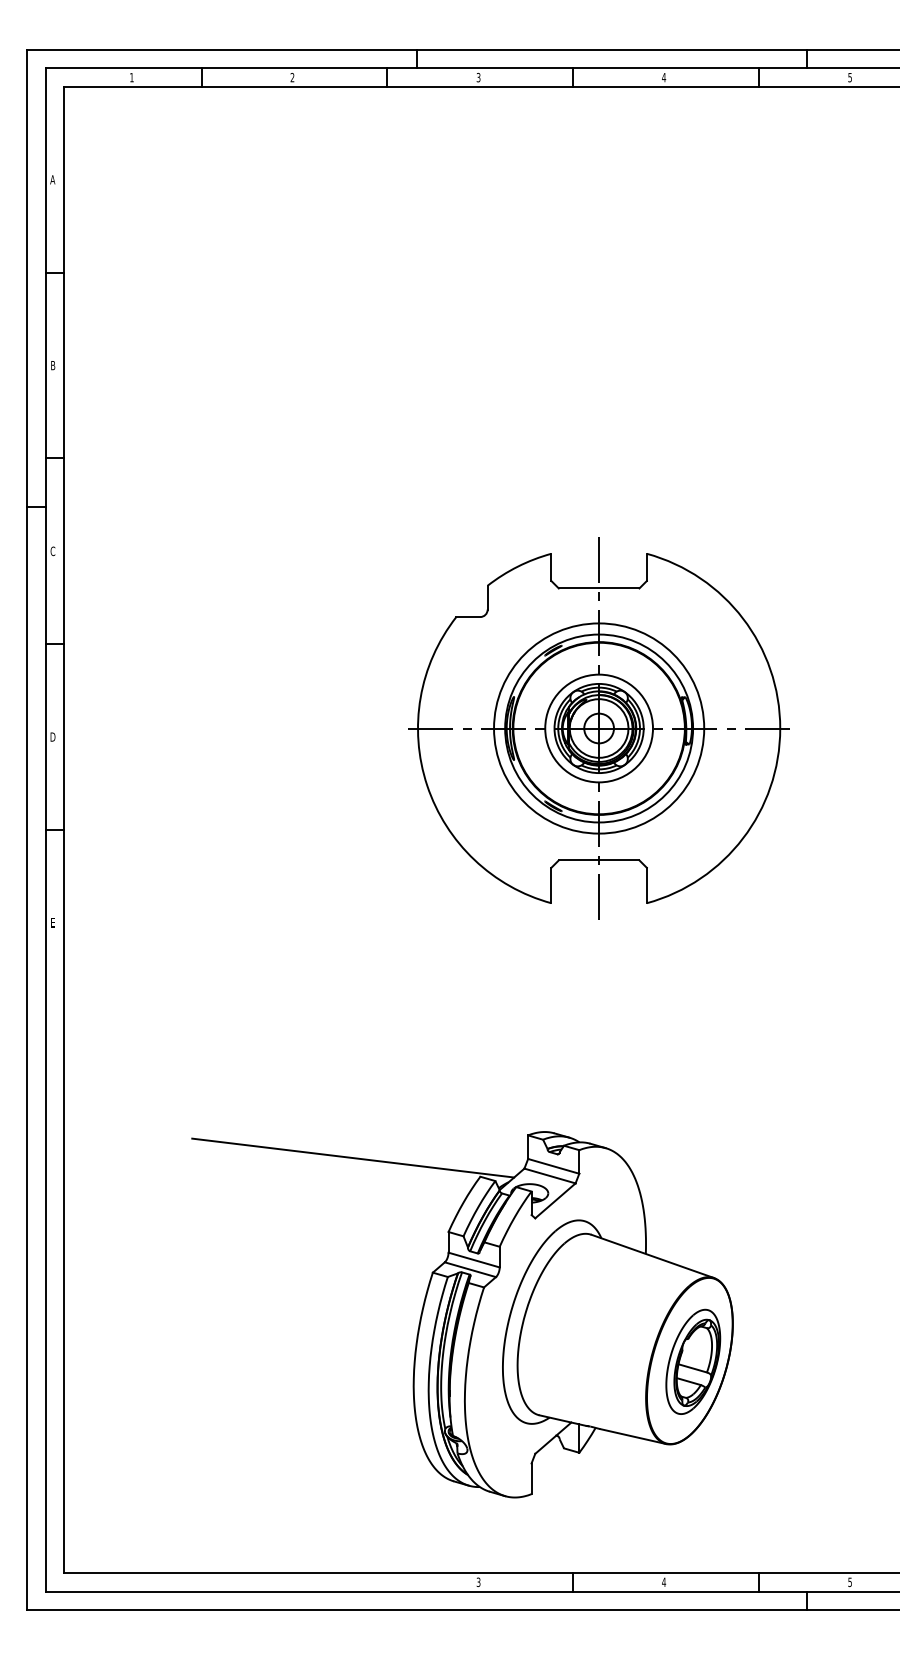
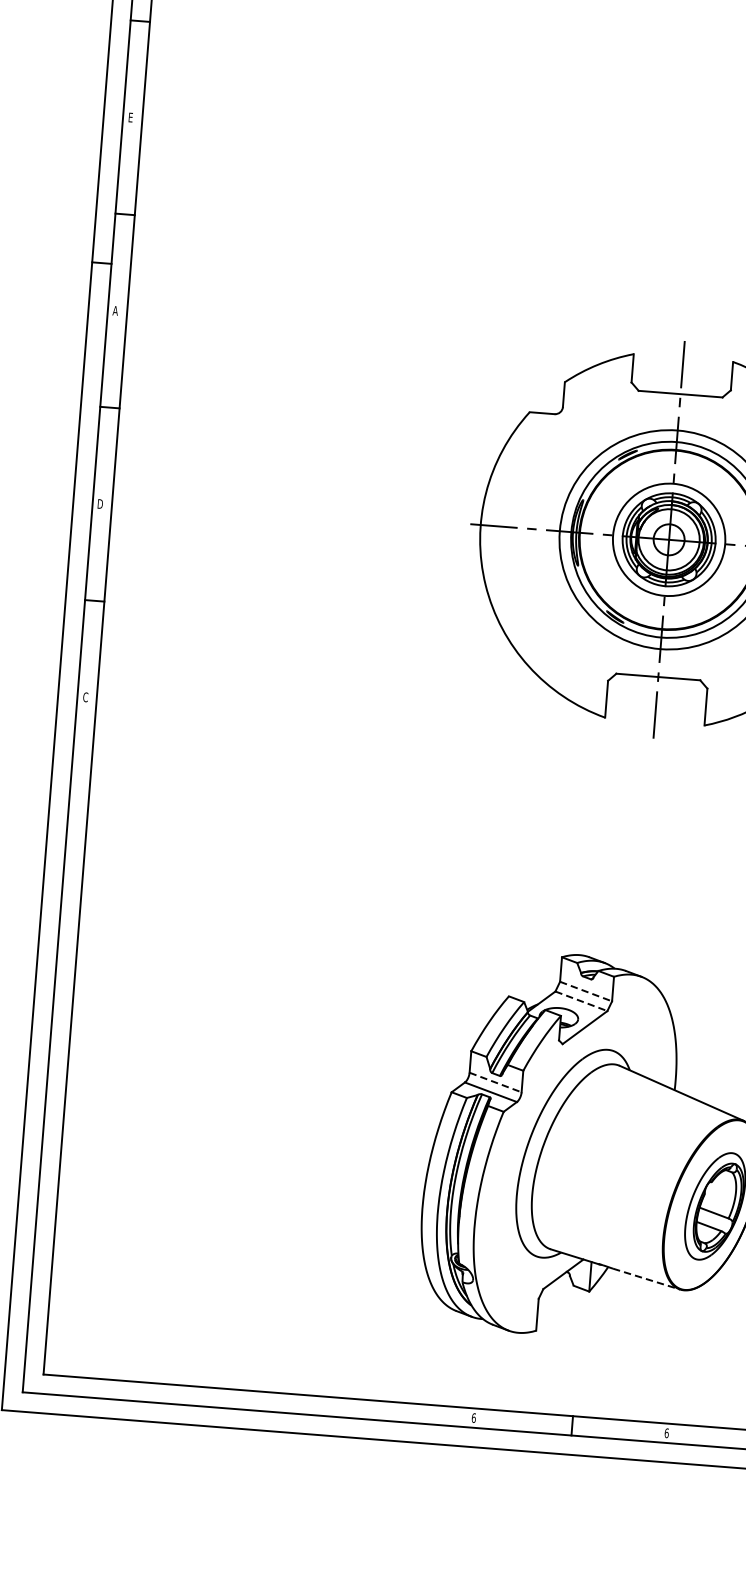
text: (53, 365) -> (131, 117), B -> E
text: (52, 551) -> (115, 310), C -> A
text: (53, 922) -> (85, 696), E -> C
line: (353, 1157) -> (378, 965), removed
line: (553, 1166) -> (585, 991), solid -> dashed
line: (550, 1176) -> (581, 1001), solid -> dashed
line: (474, 1260) -> (495, 1083), solid -> dashed
line: (633, 1436) -> (646, 1279), solid -> dashed
text: (478, 1581) -> (473, 1417), 3 -> 6
text: (663, 1581) -> (666, 1432), 4 -> 6

